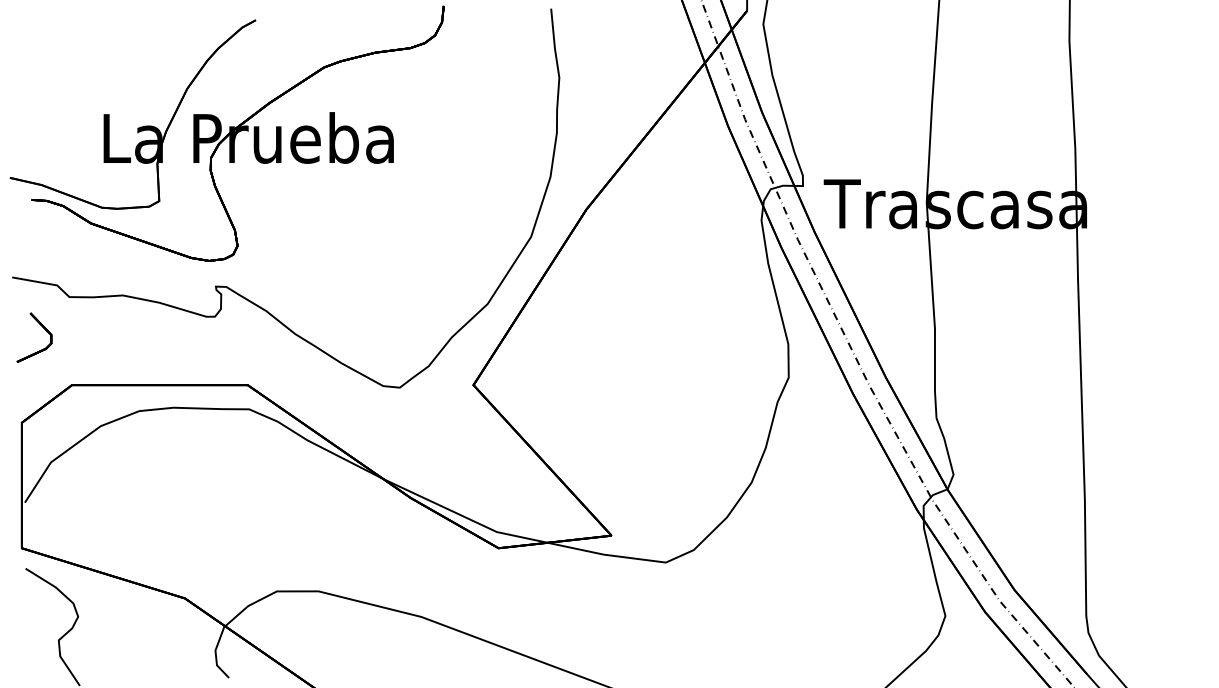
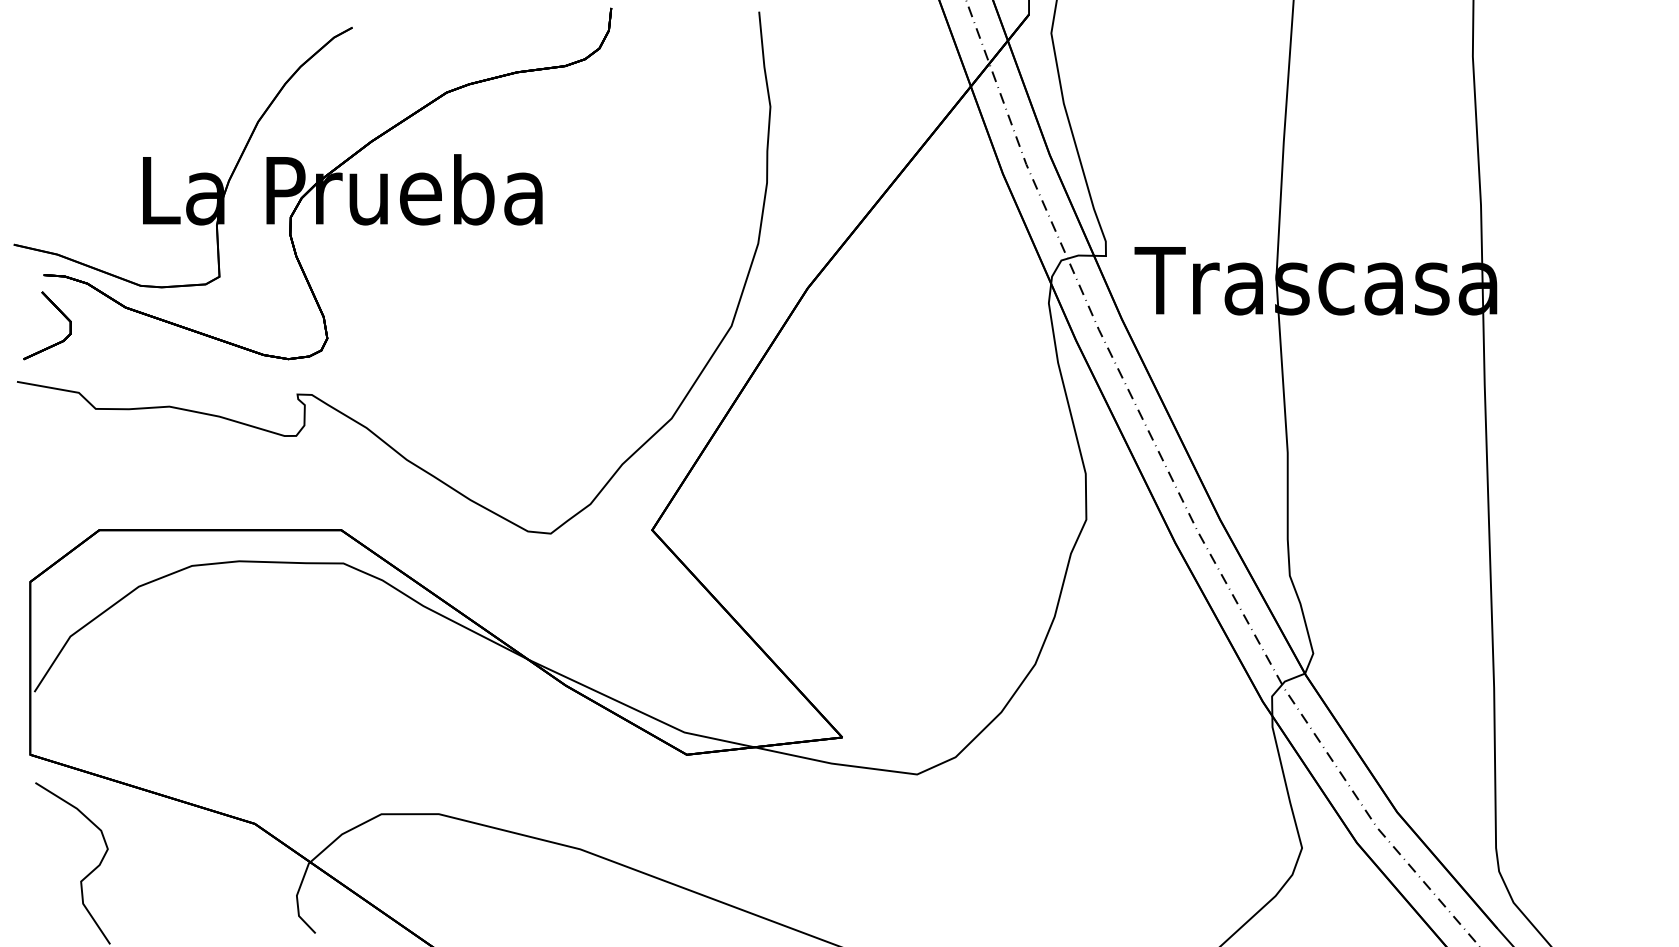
part: (43, 328) -> (60, 313), moved

